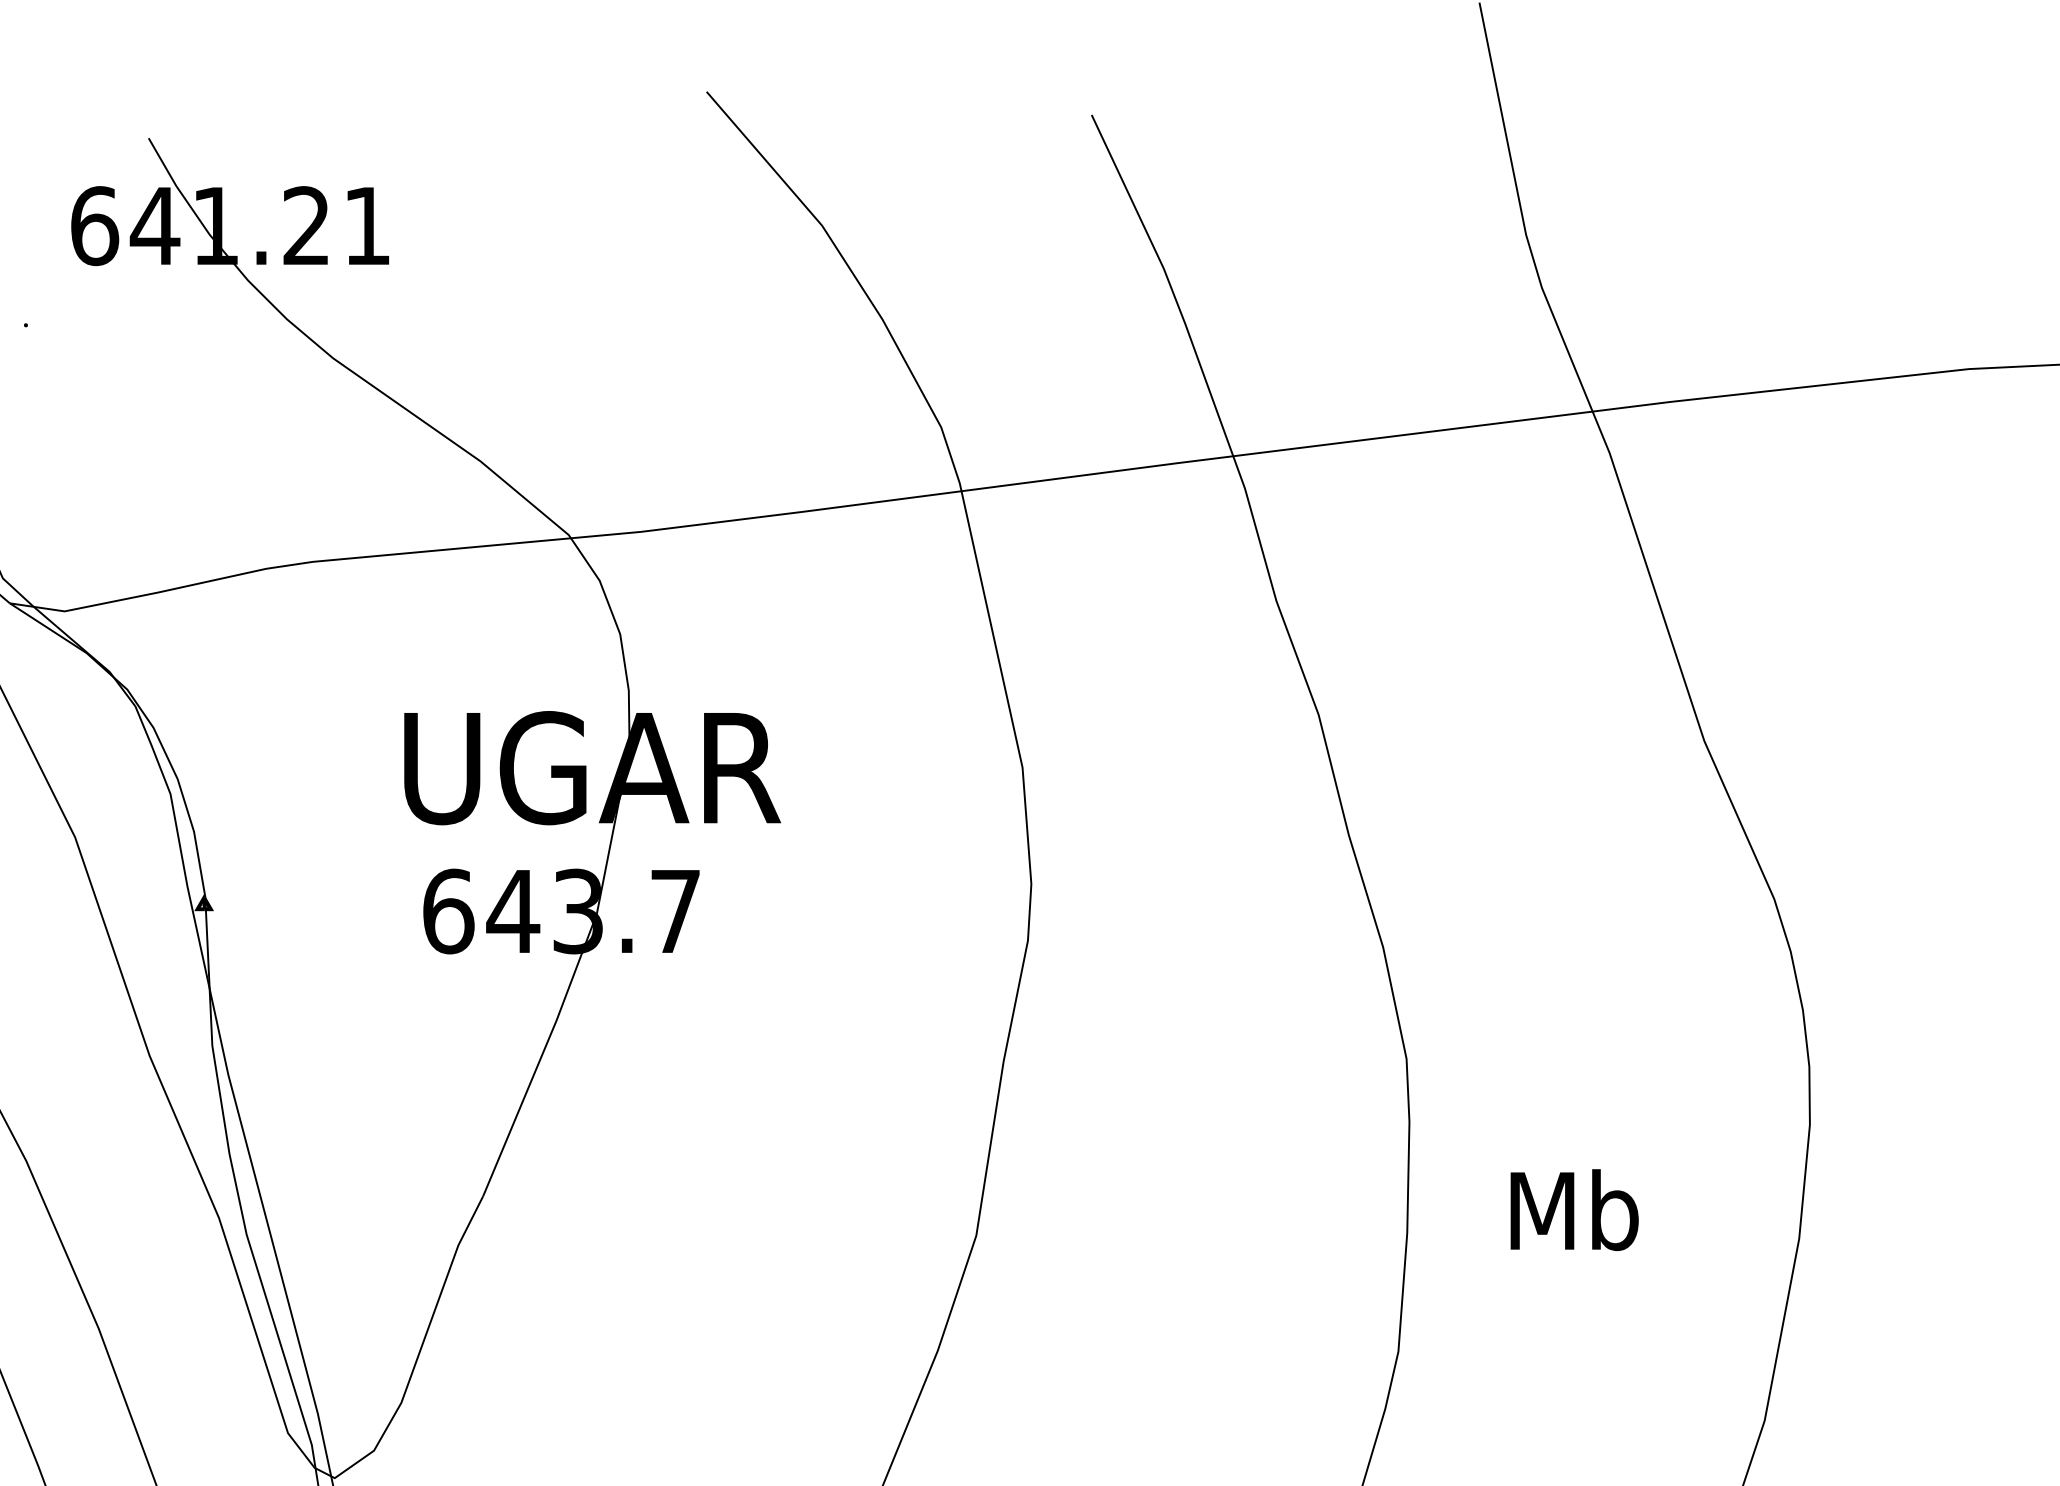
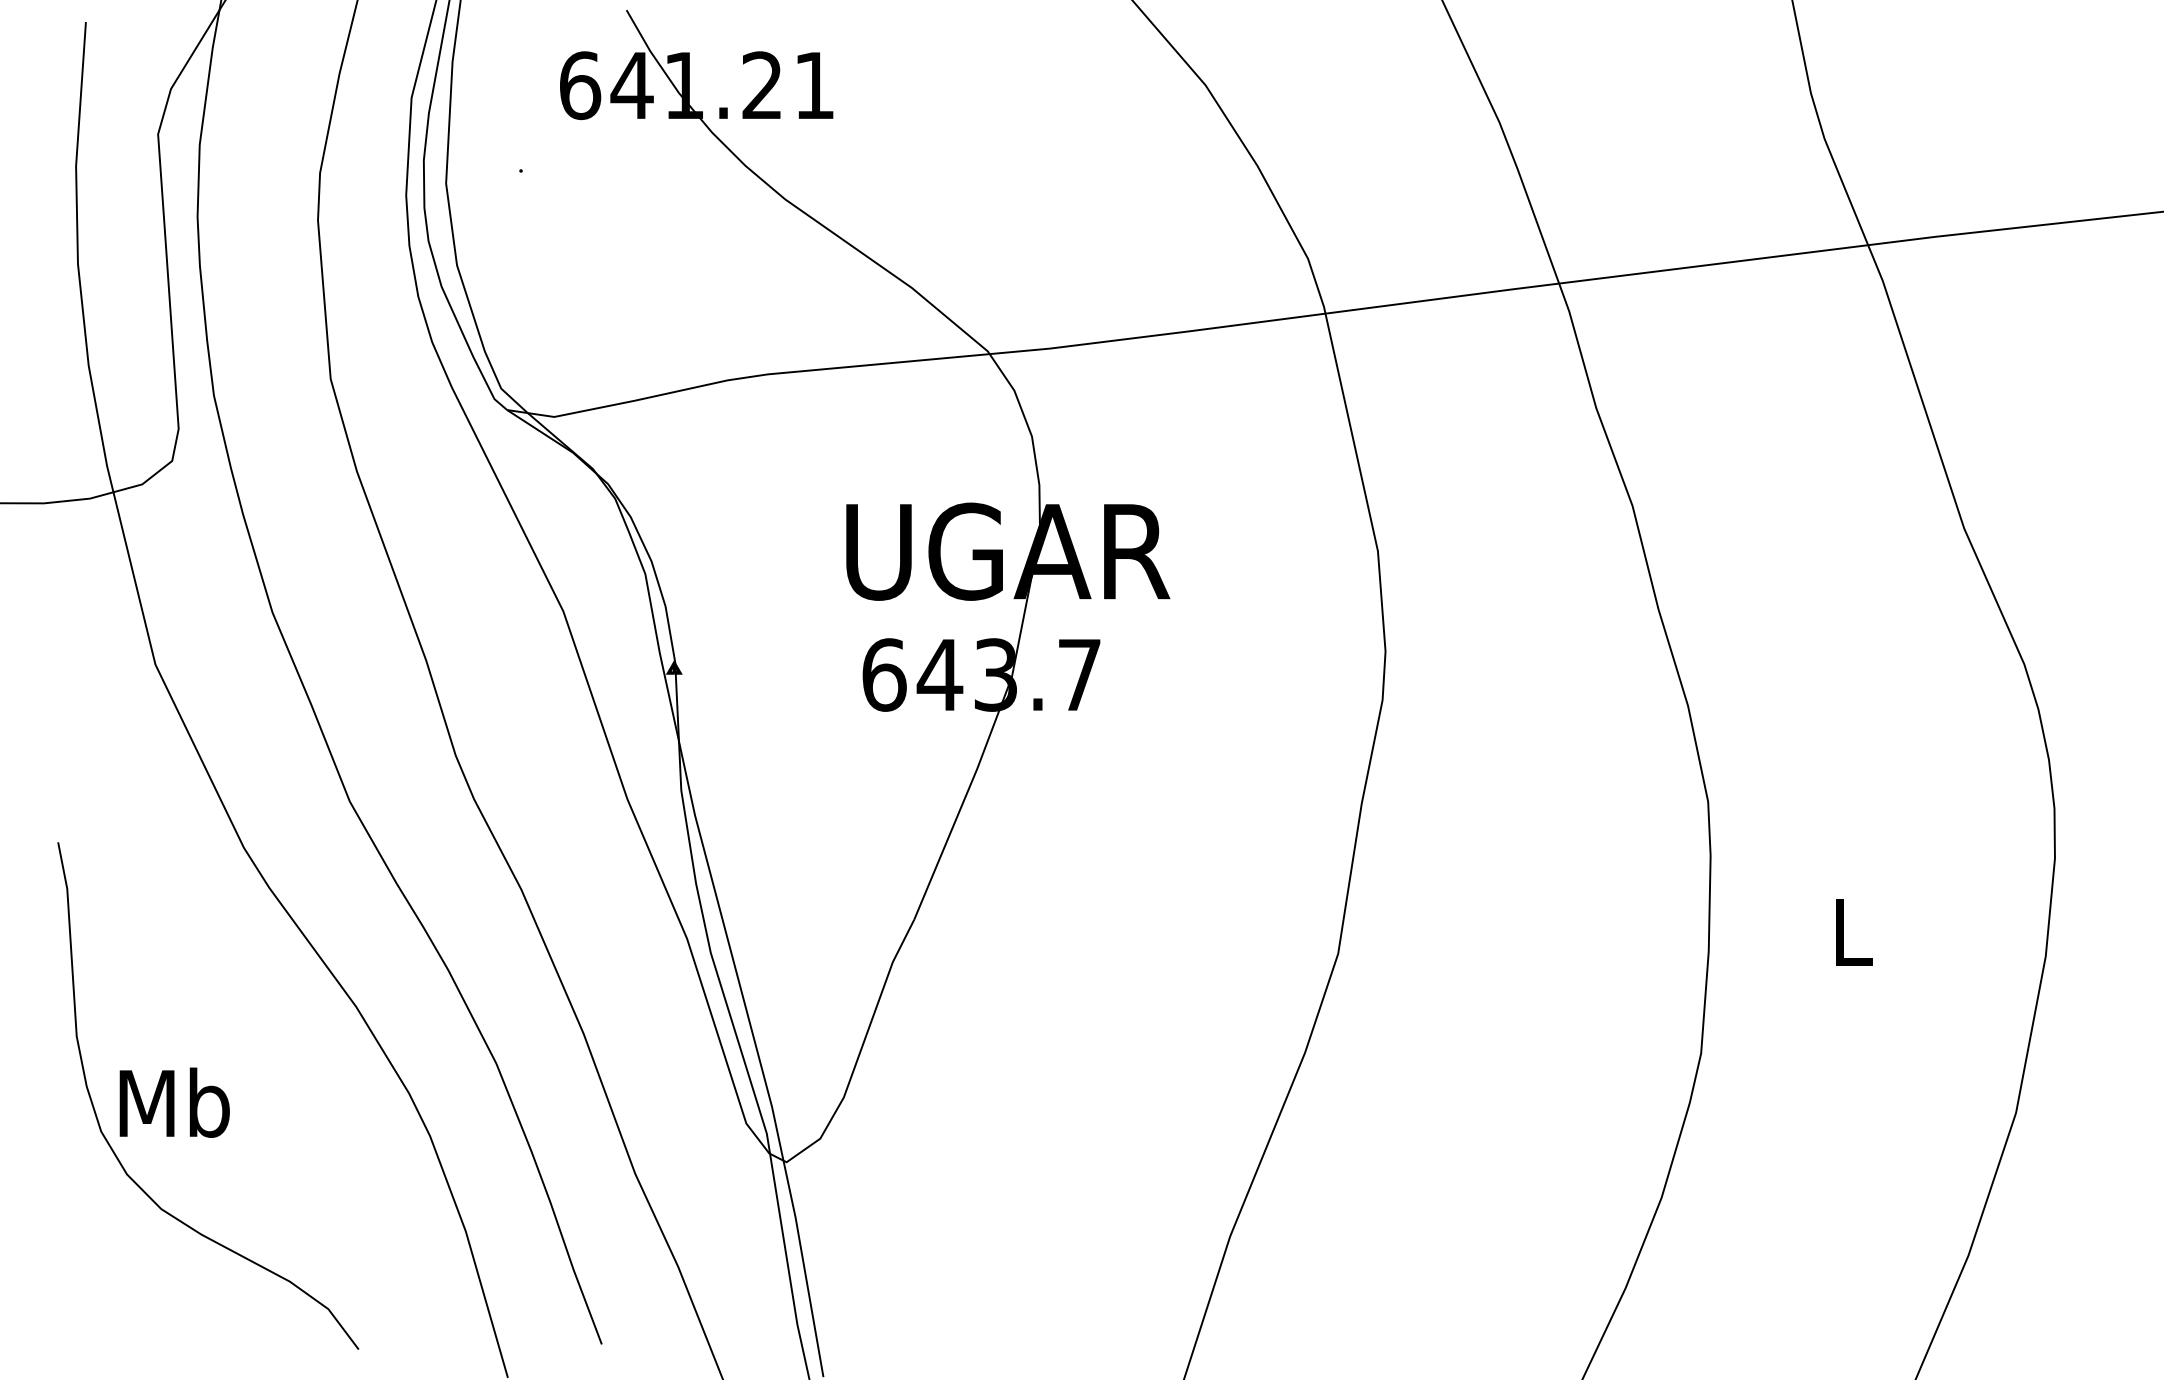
text: (1574, 1209) -> (1852, 931), Mb -> L

